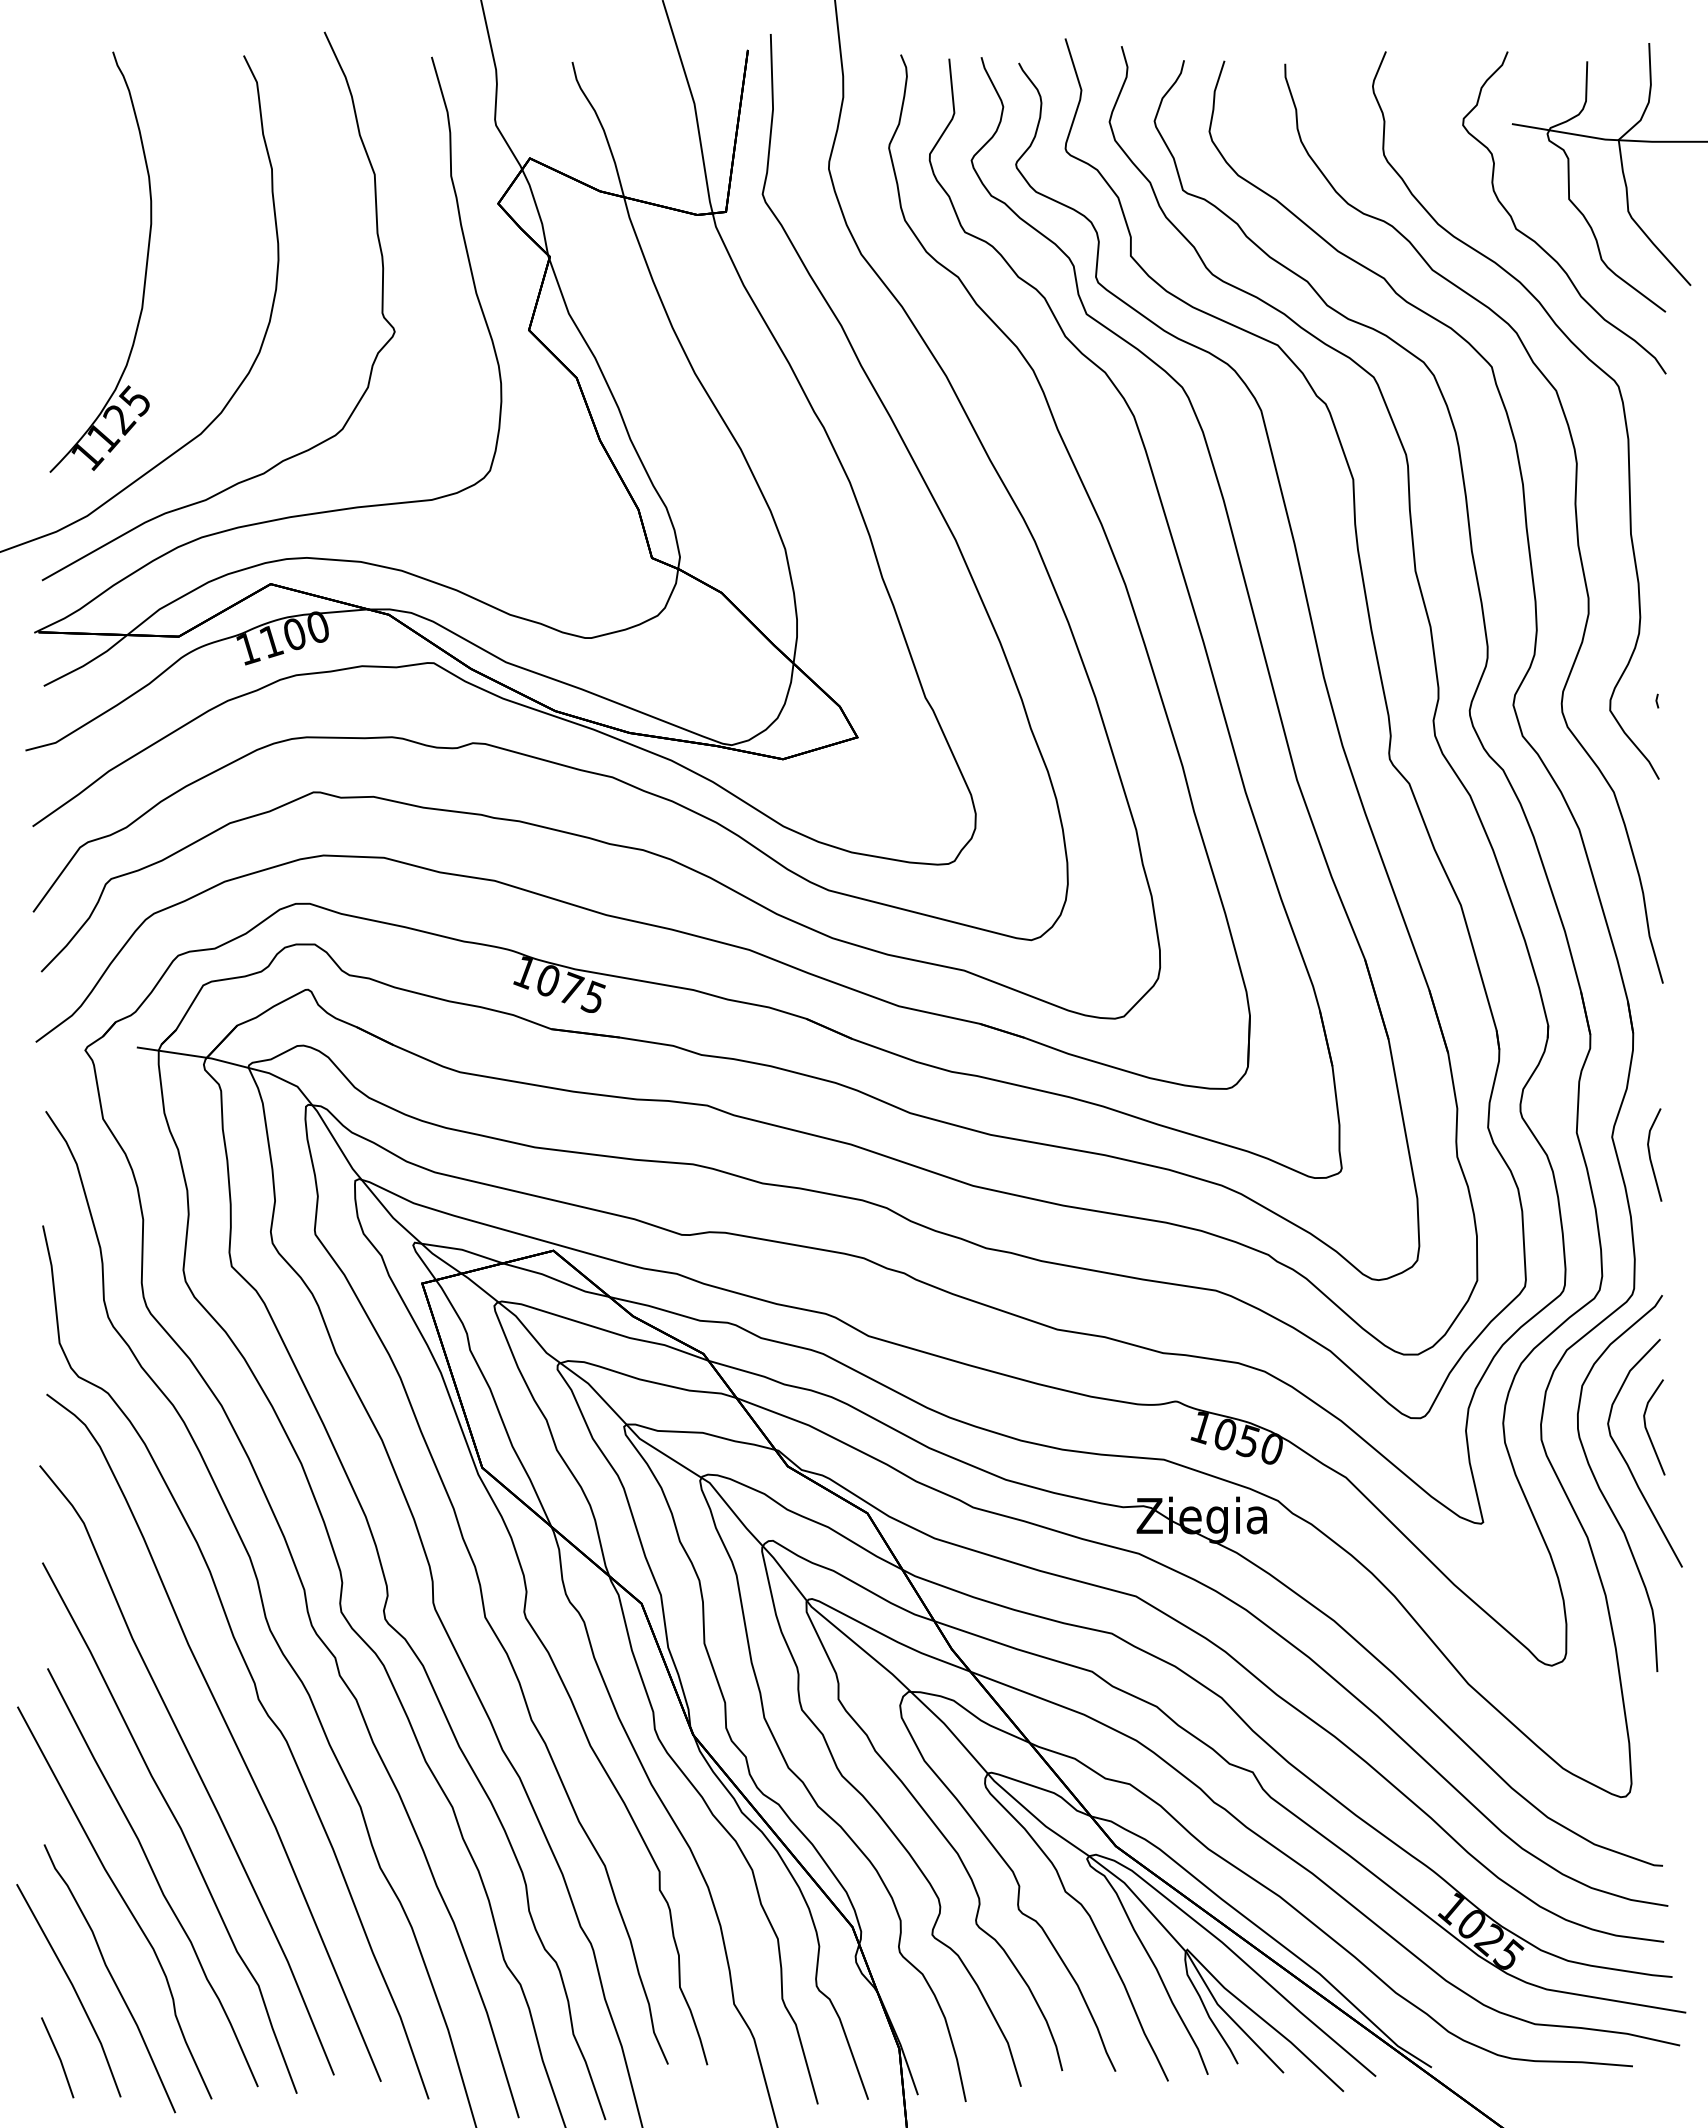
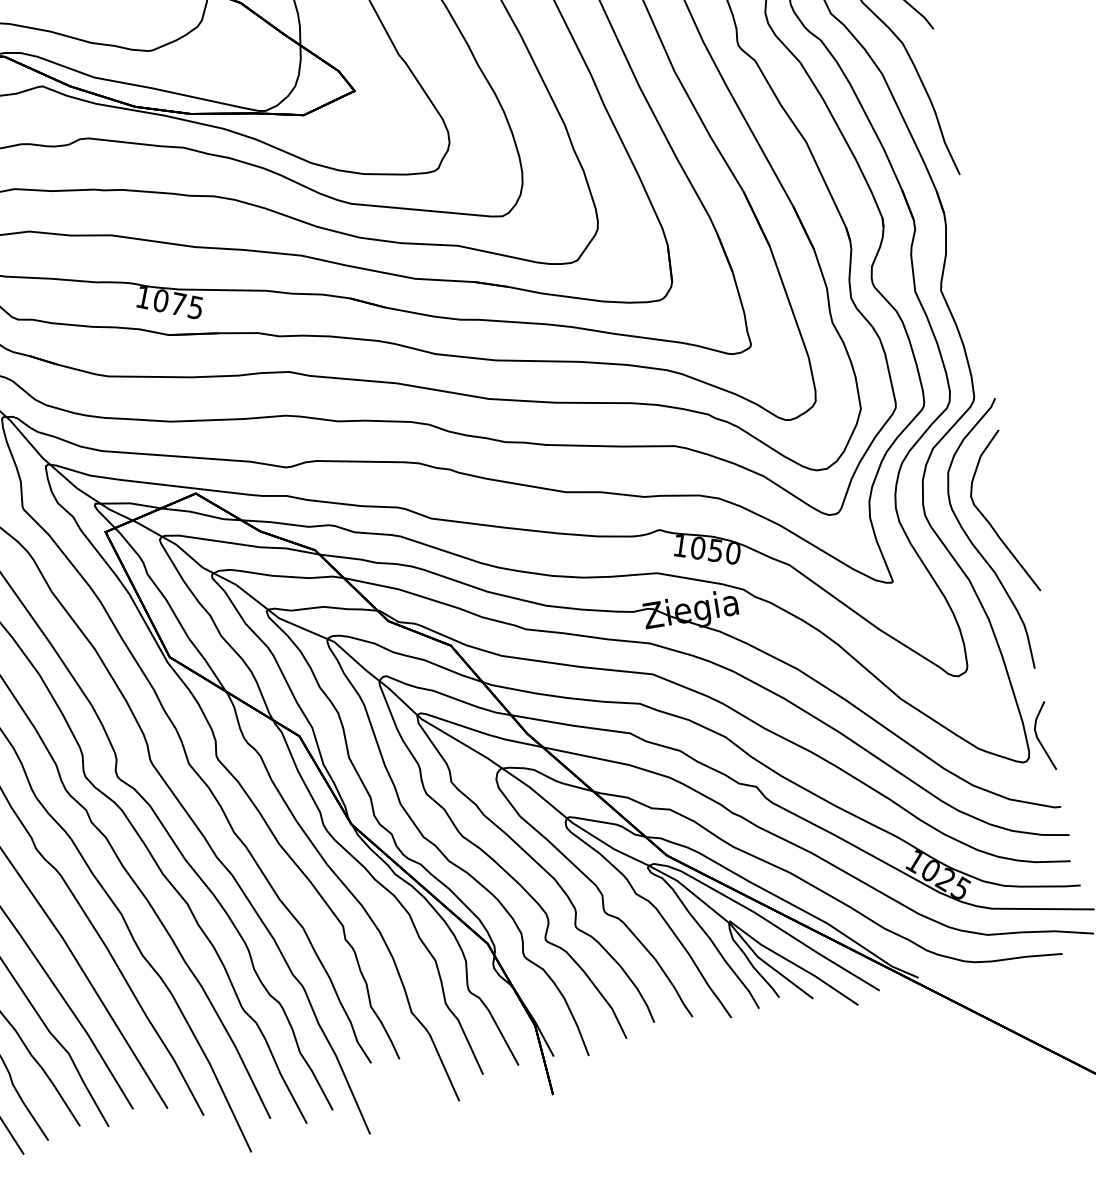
line: (1650, 1154) -> (970, 298), removed
line: (1648, 1431) -> (1039, 740), moved

